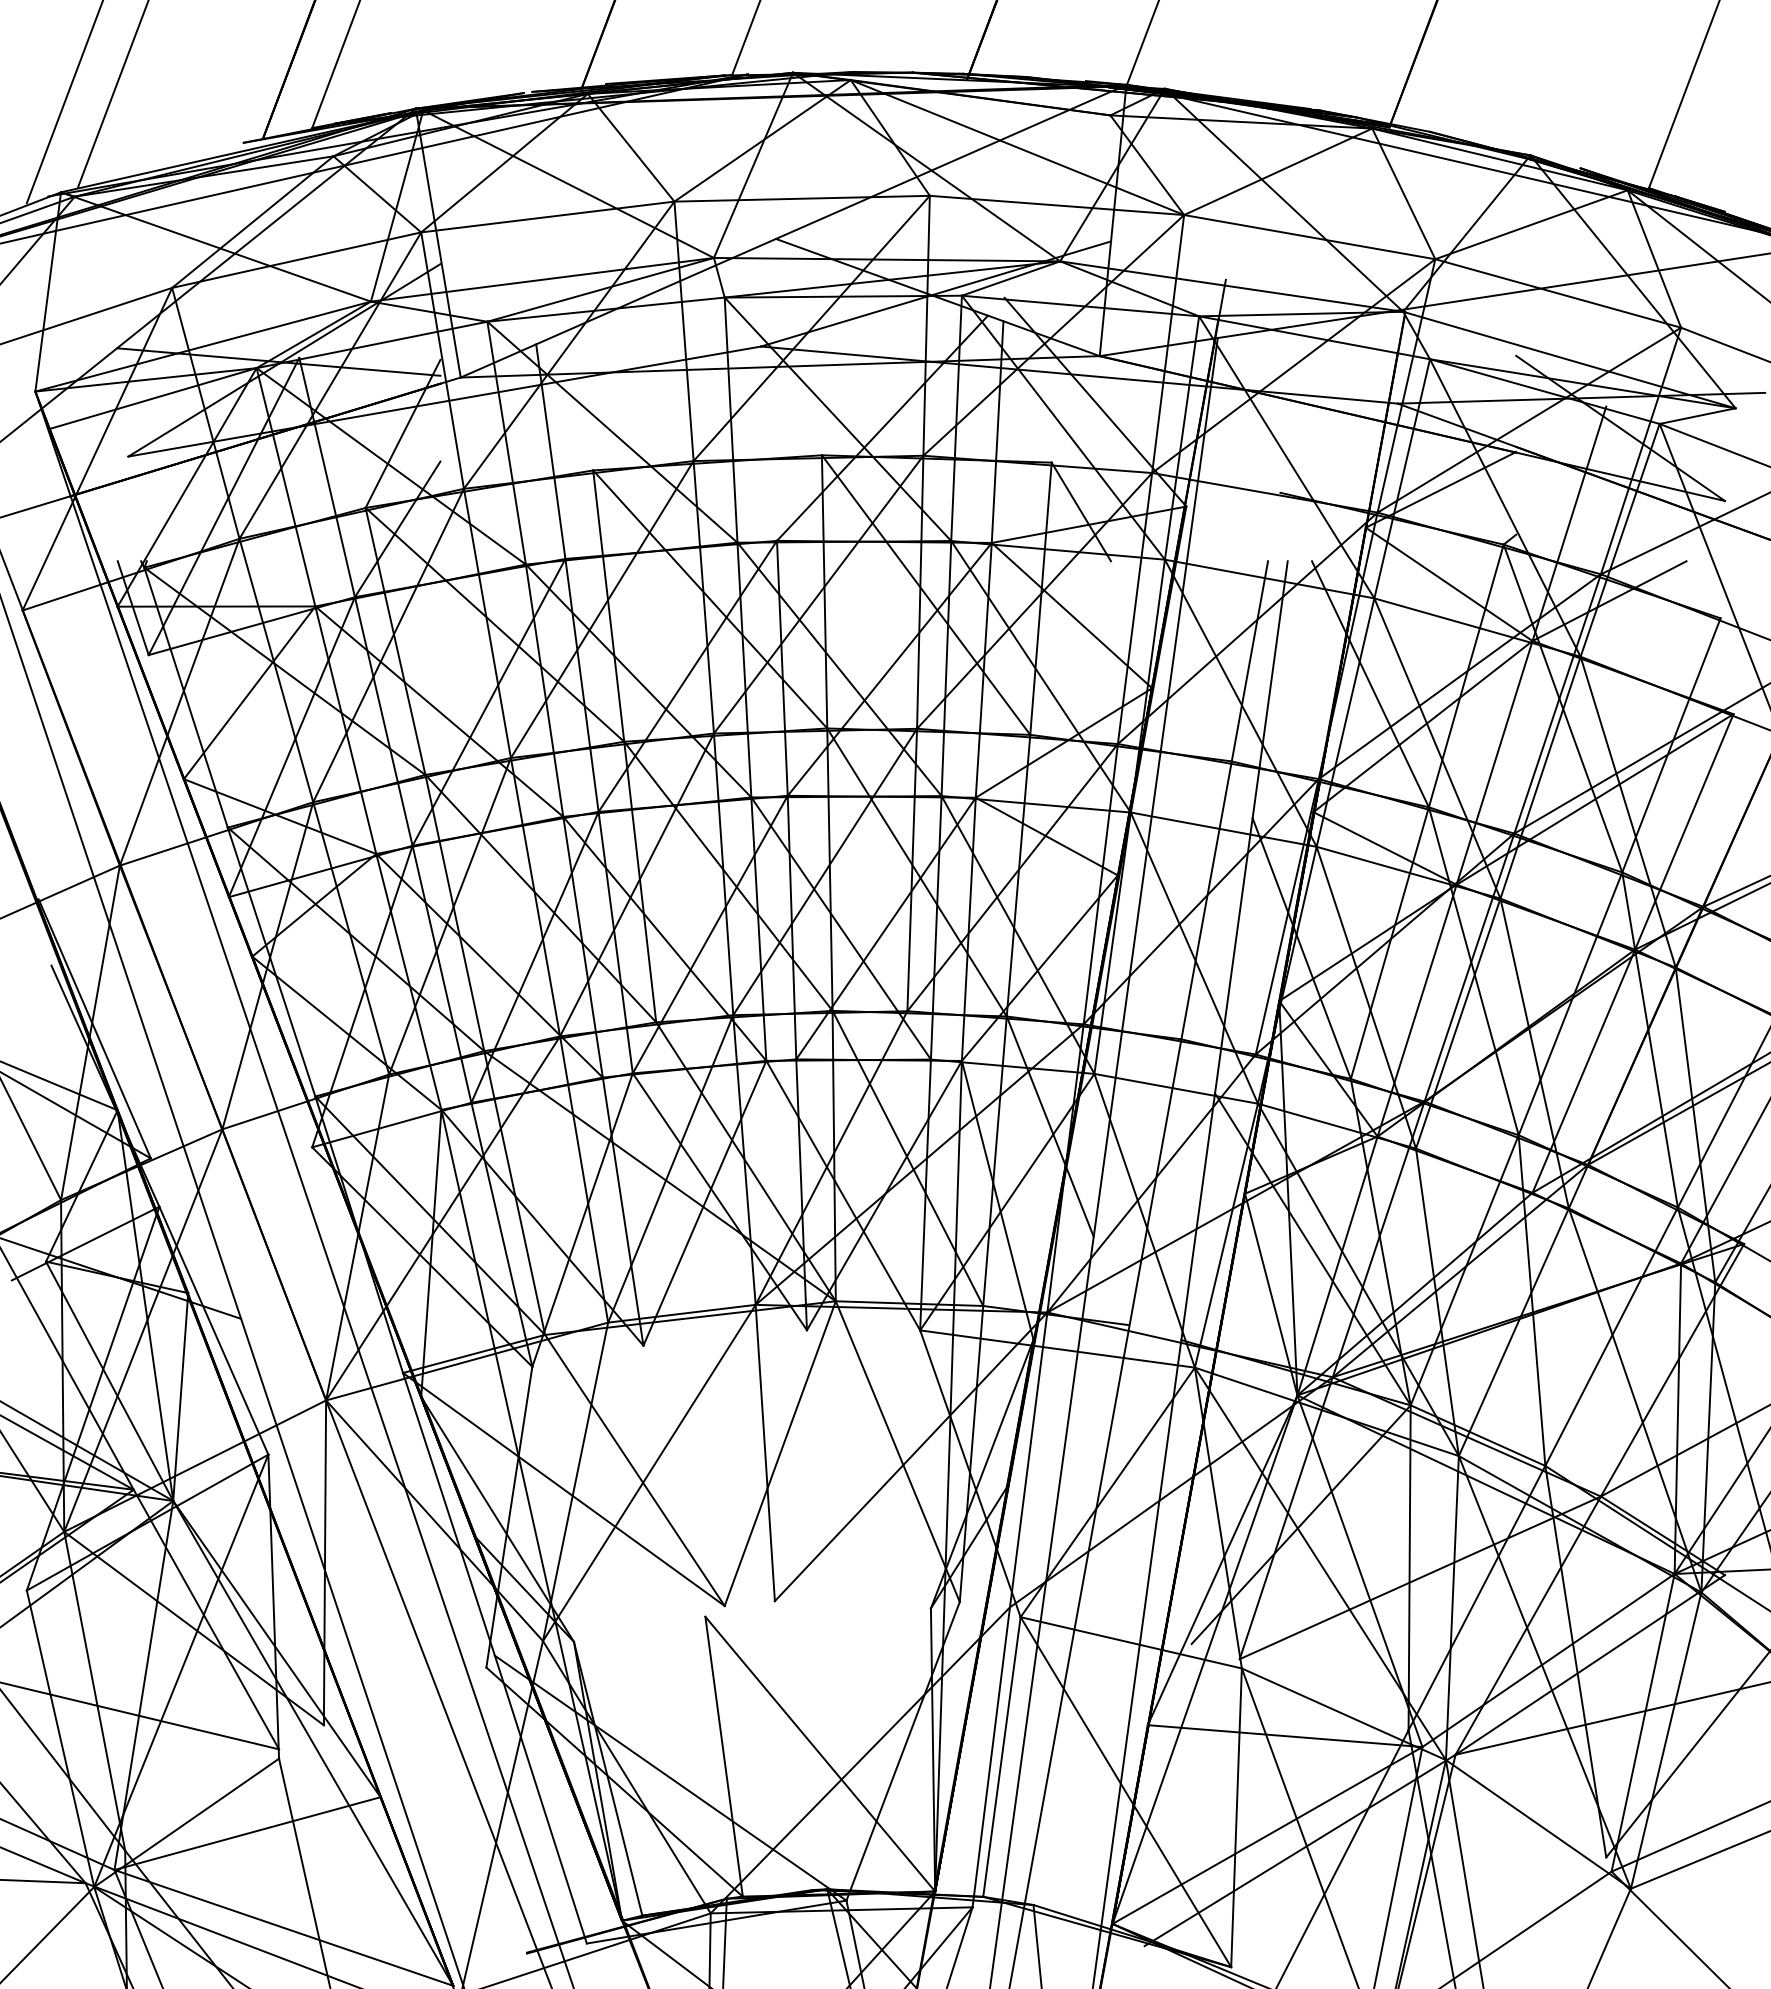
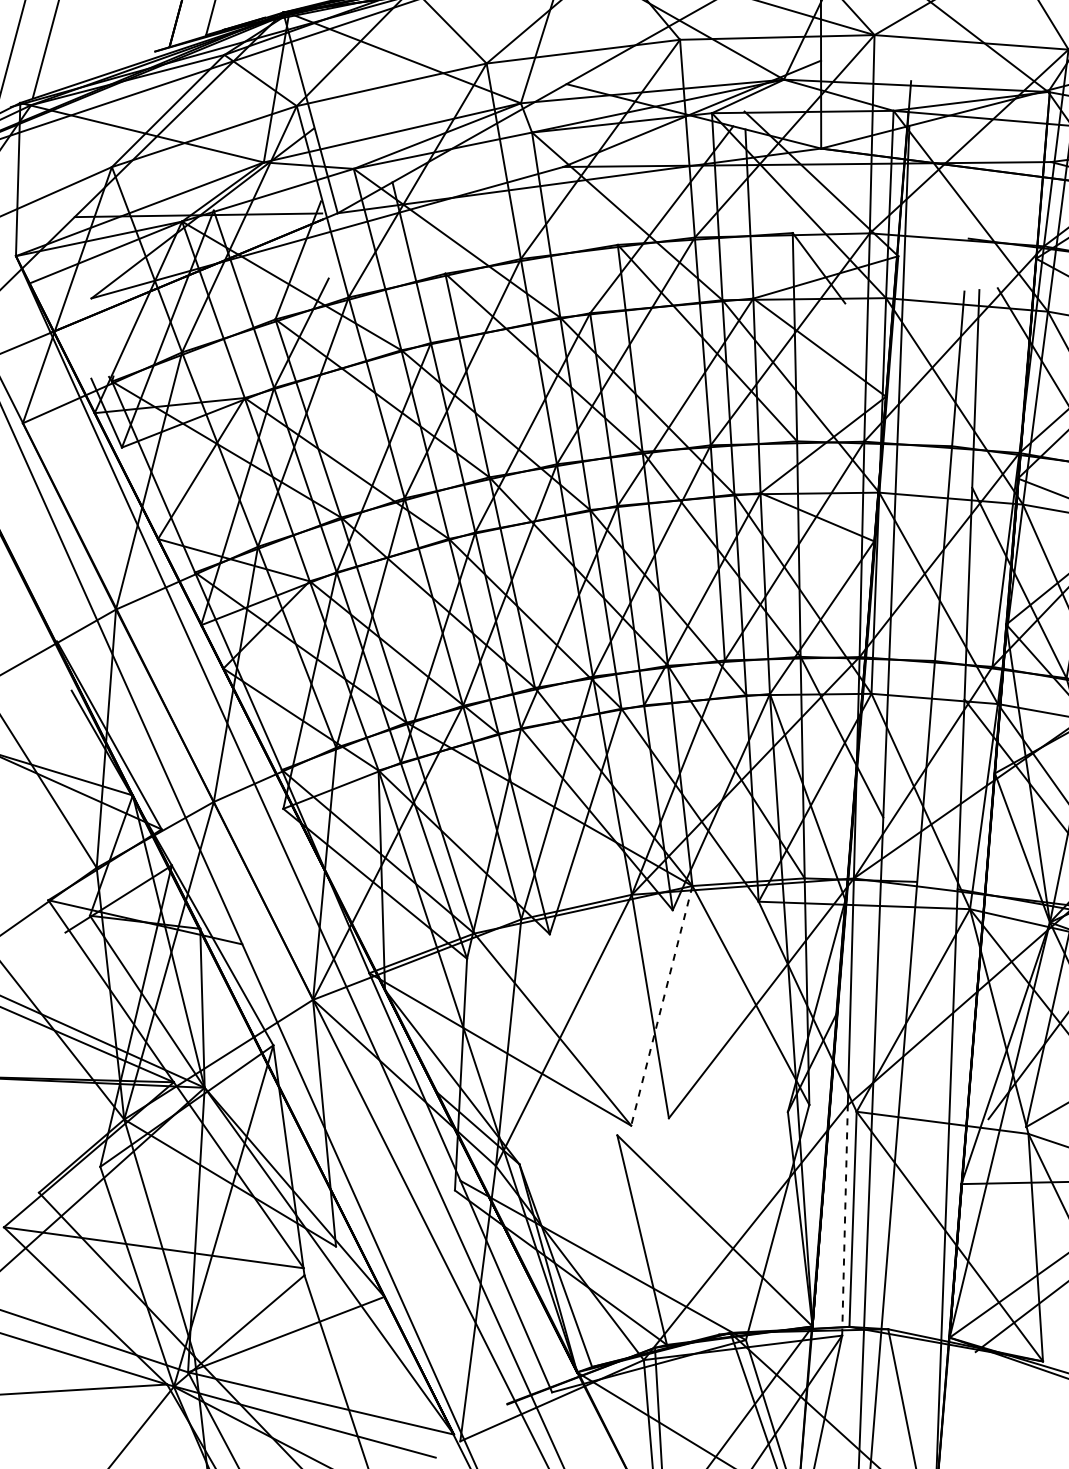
line: (780, 1454) -> (662, 1006), solid -> dashed
line: (991, 1756) -> (845, 1219), solid -> dashed

